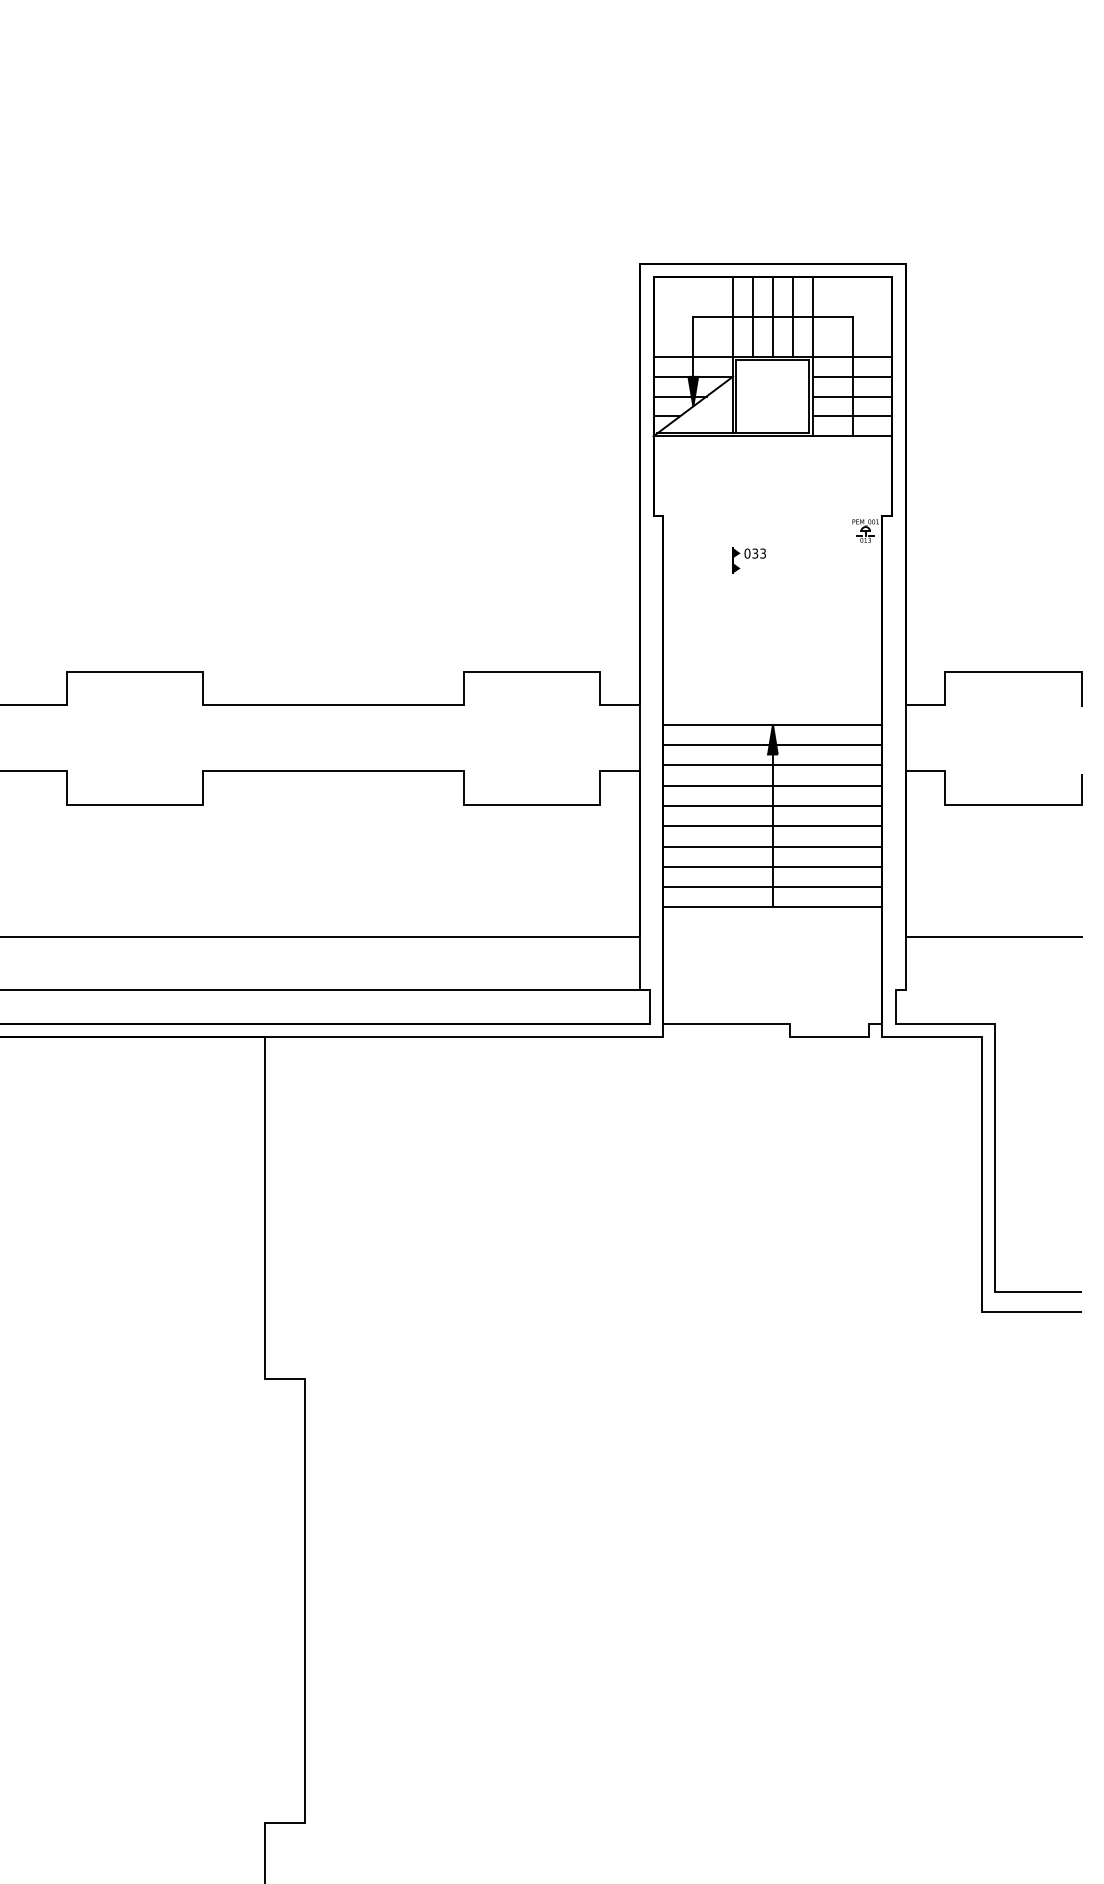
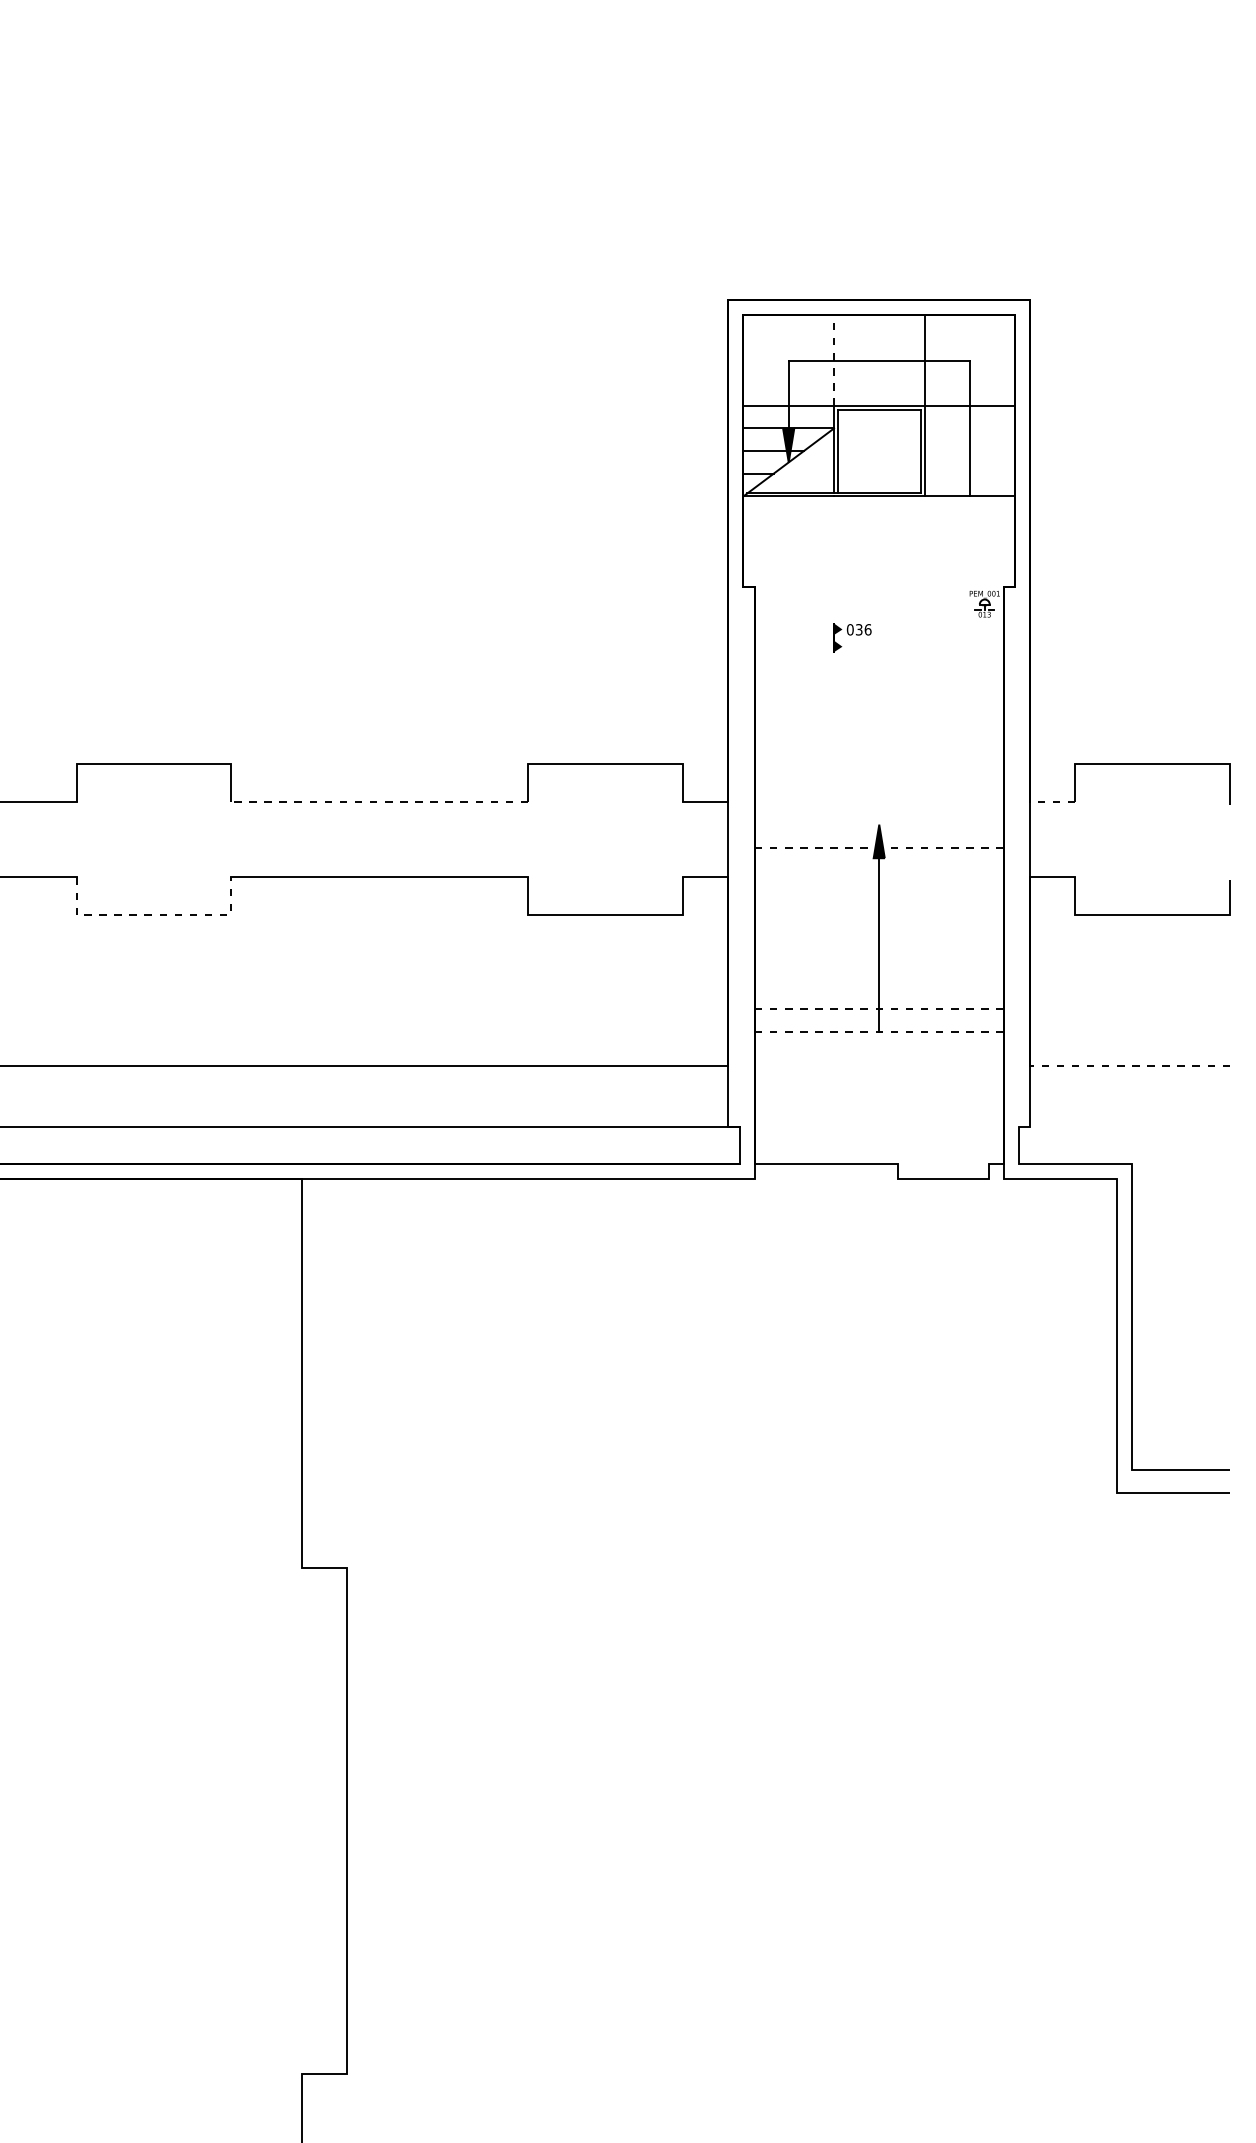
line: (733, 316) -> (834, 360), solid -> dashed
line: (752, 316) -> (856, 360), removed
line: (773, 316) -> (879, 360), removed
line: (792, 316) -> (901, 360), removed
line: (852, 376) -> (969, 428), removed
line: (852, 396) -> (969, 451), removed
line: (852, 416) -> (969, 473), removed
text: (762, 553) -> (867, 629), 033 -> 036
line: (333, 705) -> (379, 802), solid -> dashed
line: (925, 705) -> (1052, 802), solid -> dashed
line: (772, 724) -> (878, 824), removed
line: (773, 745) -> (879, 847), solid -> dashed
line: (772, 765) -> (878, 870), removed
line: (772, 785) -> (878, 893), removed
line: (135, 804) -> (154, 915), solid -> dashed
line: (772, 805) -> (878, 916), removed
line: (772, 825) -> (878, 939), removed
line: (772, 846) -> (878, 962), removed
line: (772, 867) -> (878, 986), removed
line: (773, 887) -> (879, 1009), solid -> dashed
line: (773, 907) -> (879, 1032), solid -> dashed
line: (993, 937) -> (1130, 1066), solid -> dashed

